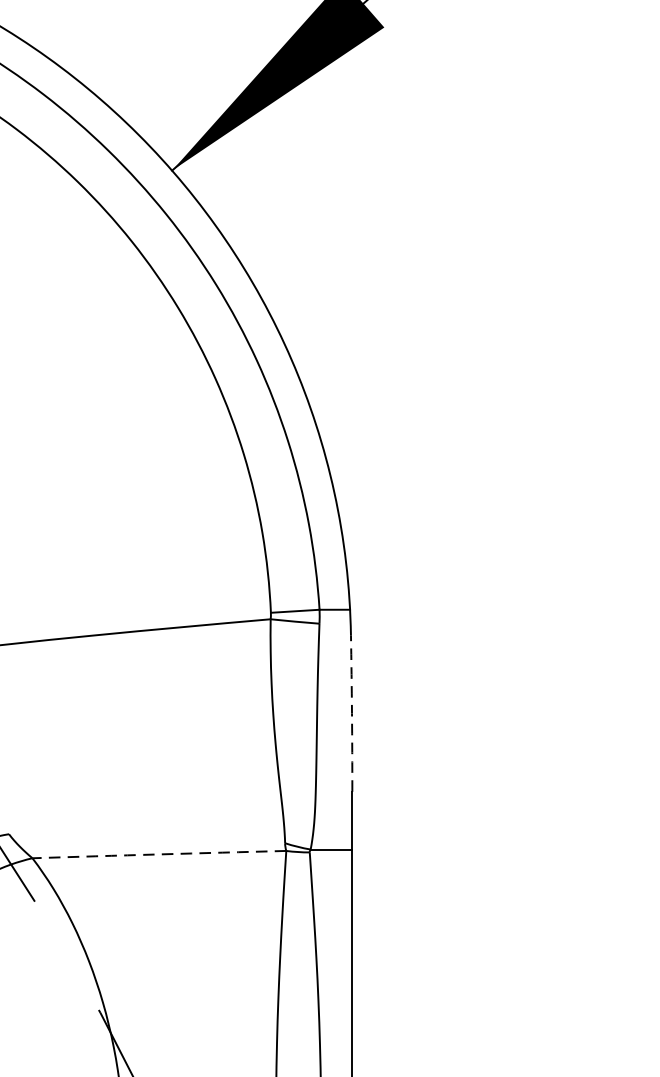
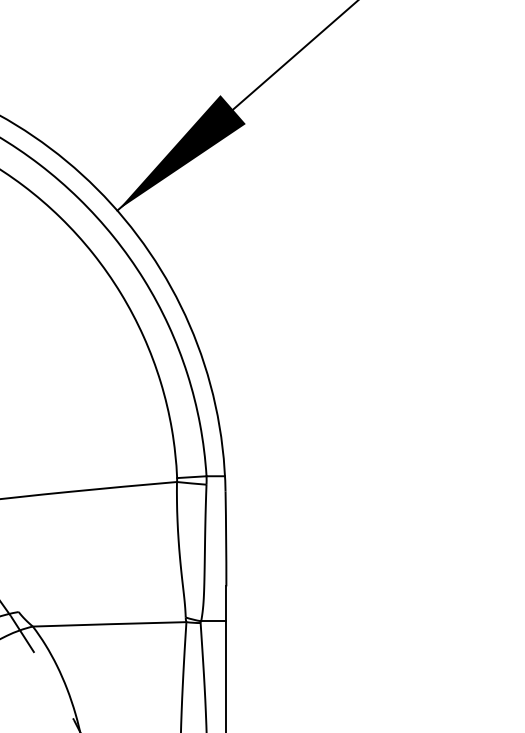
arc: (352, 714) -> (226, 539), dashed -> solid
arc: (159, 854) -> (109, 624), dashed -> solid

